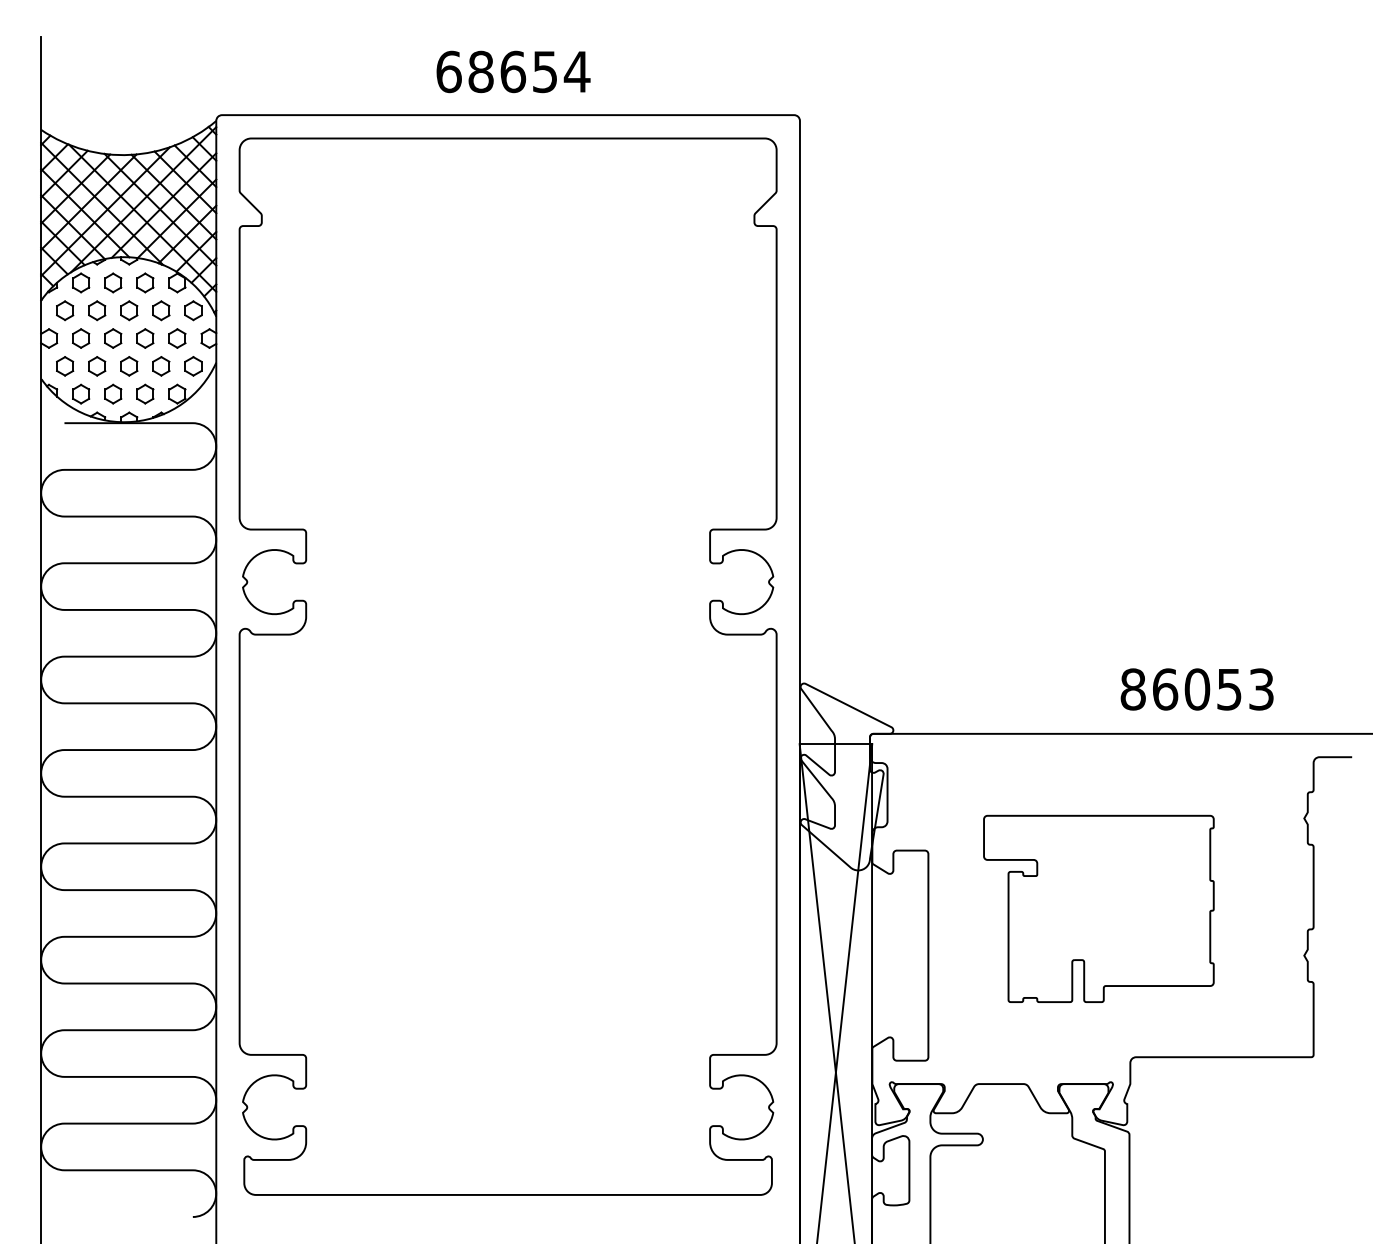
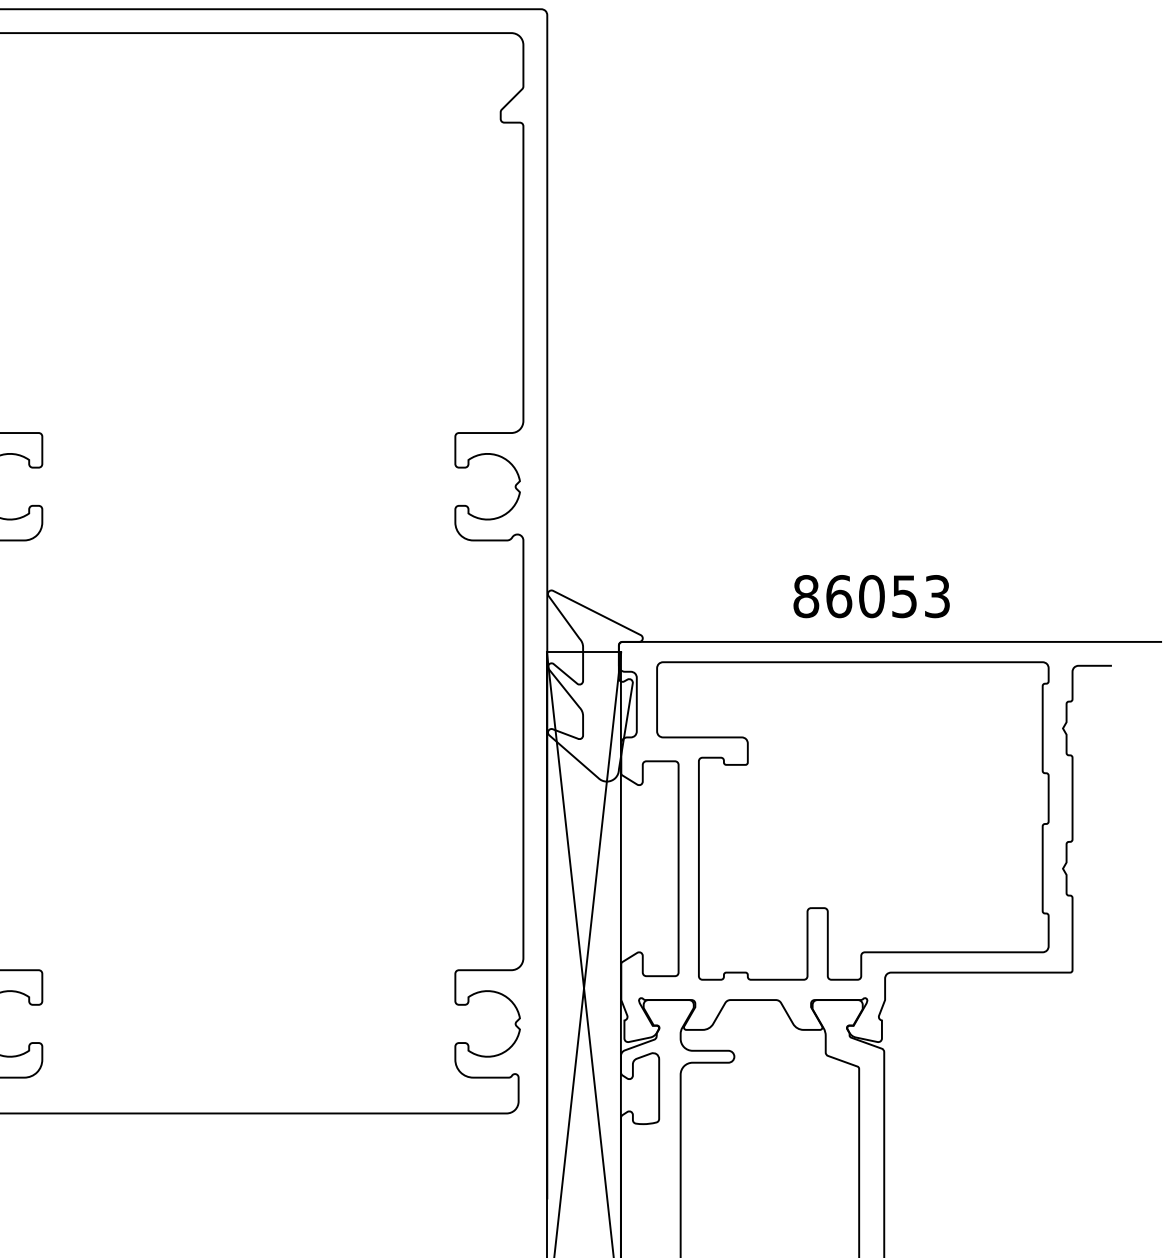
text: (1196, 689) -> (870, 596), moved
part: (1098, 908) -> (852, 820), size x1.67

